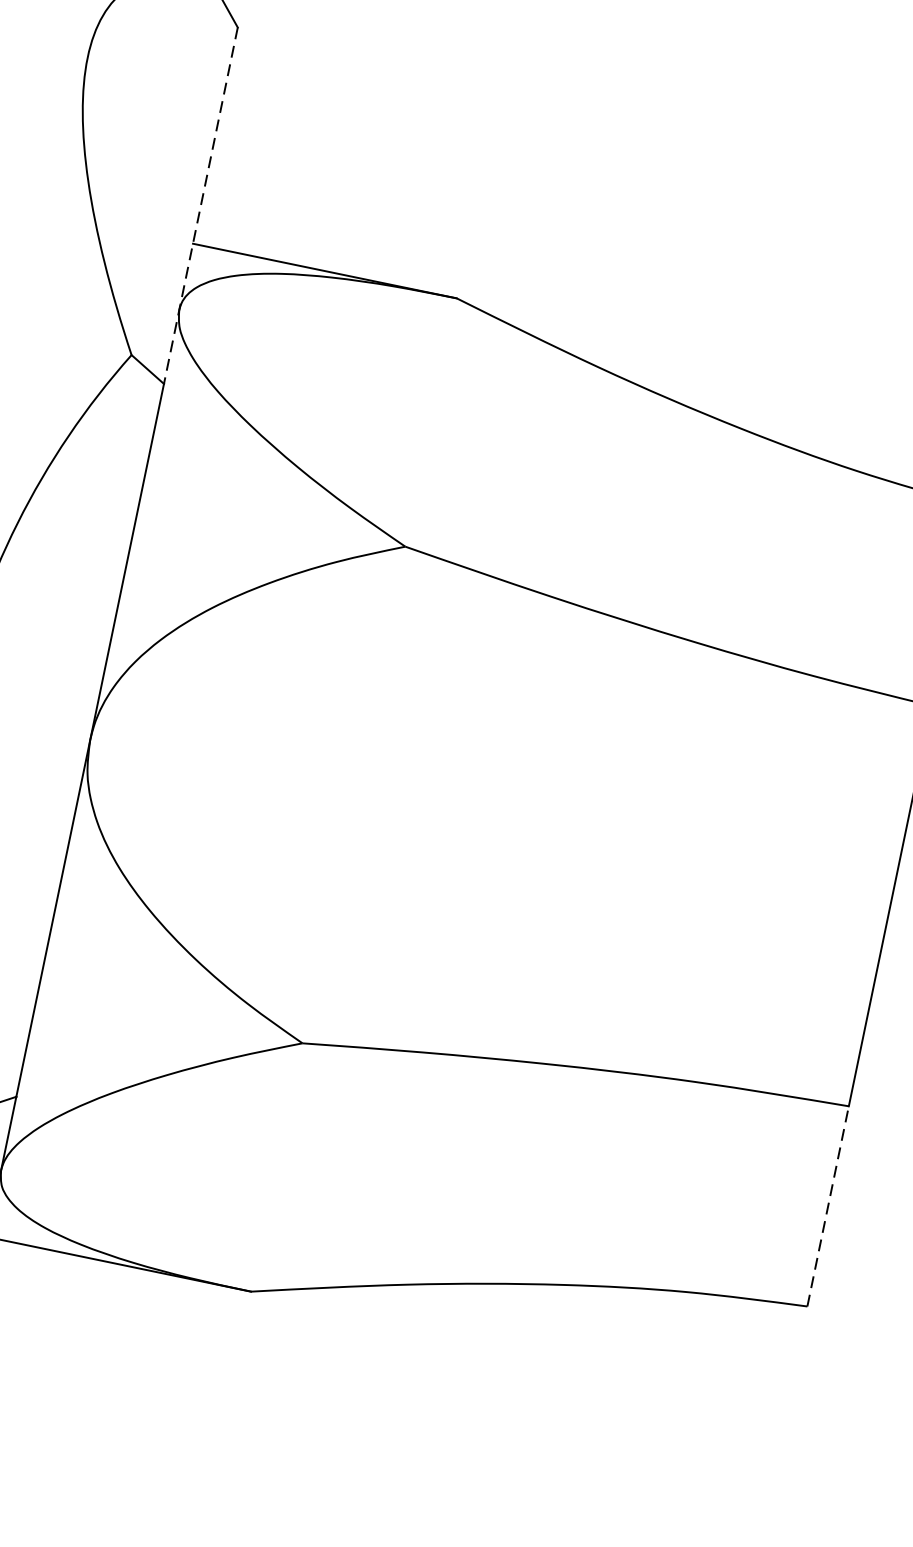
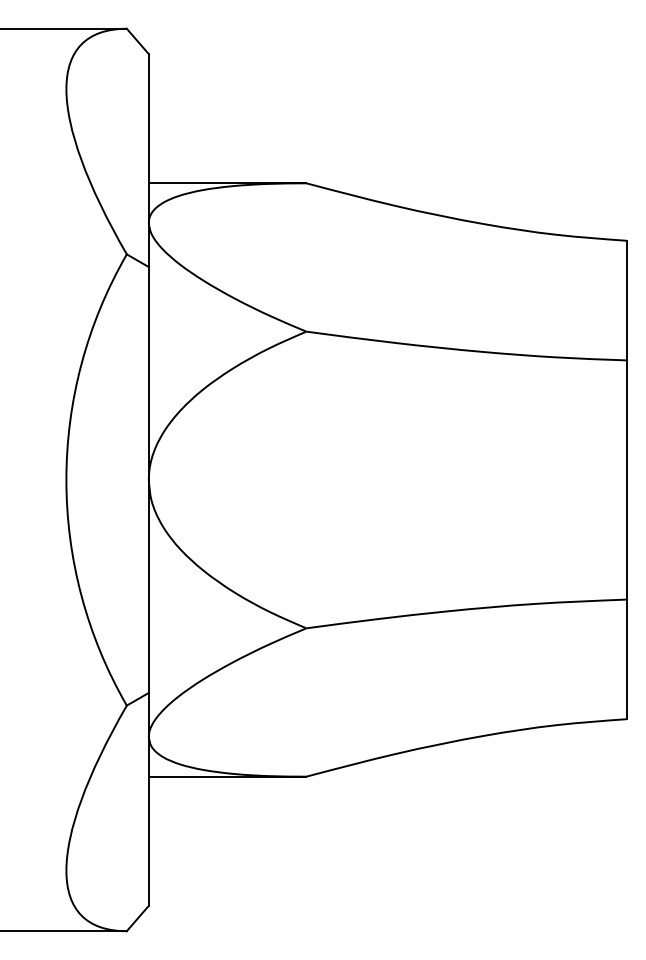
line: (200, 207) -> (148, 161), dashed -> solid
line: (827, 1206) -> (626, 659), dashed -> solid

